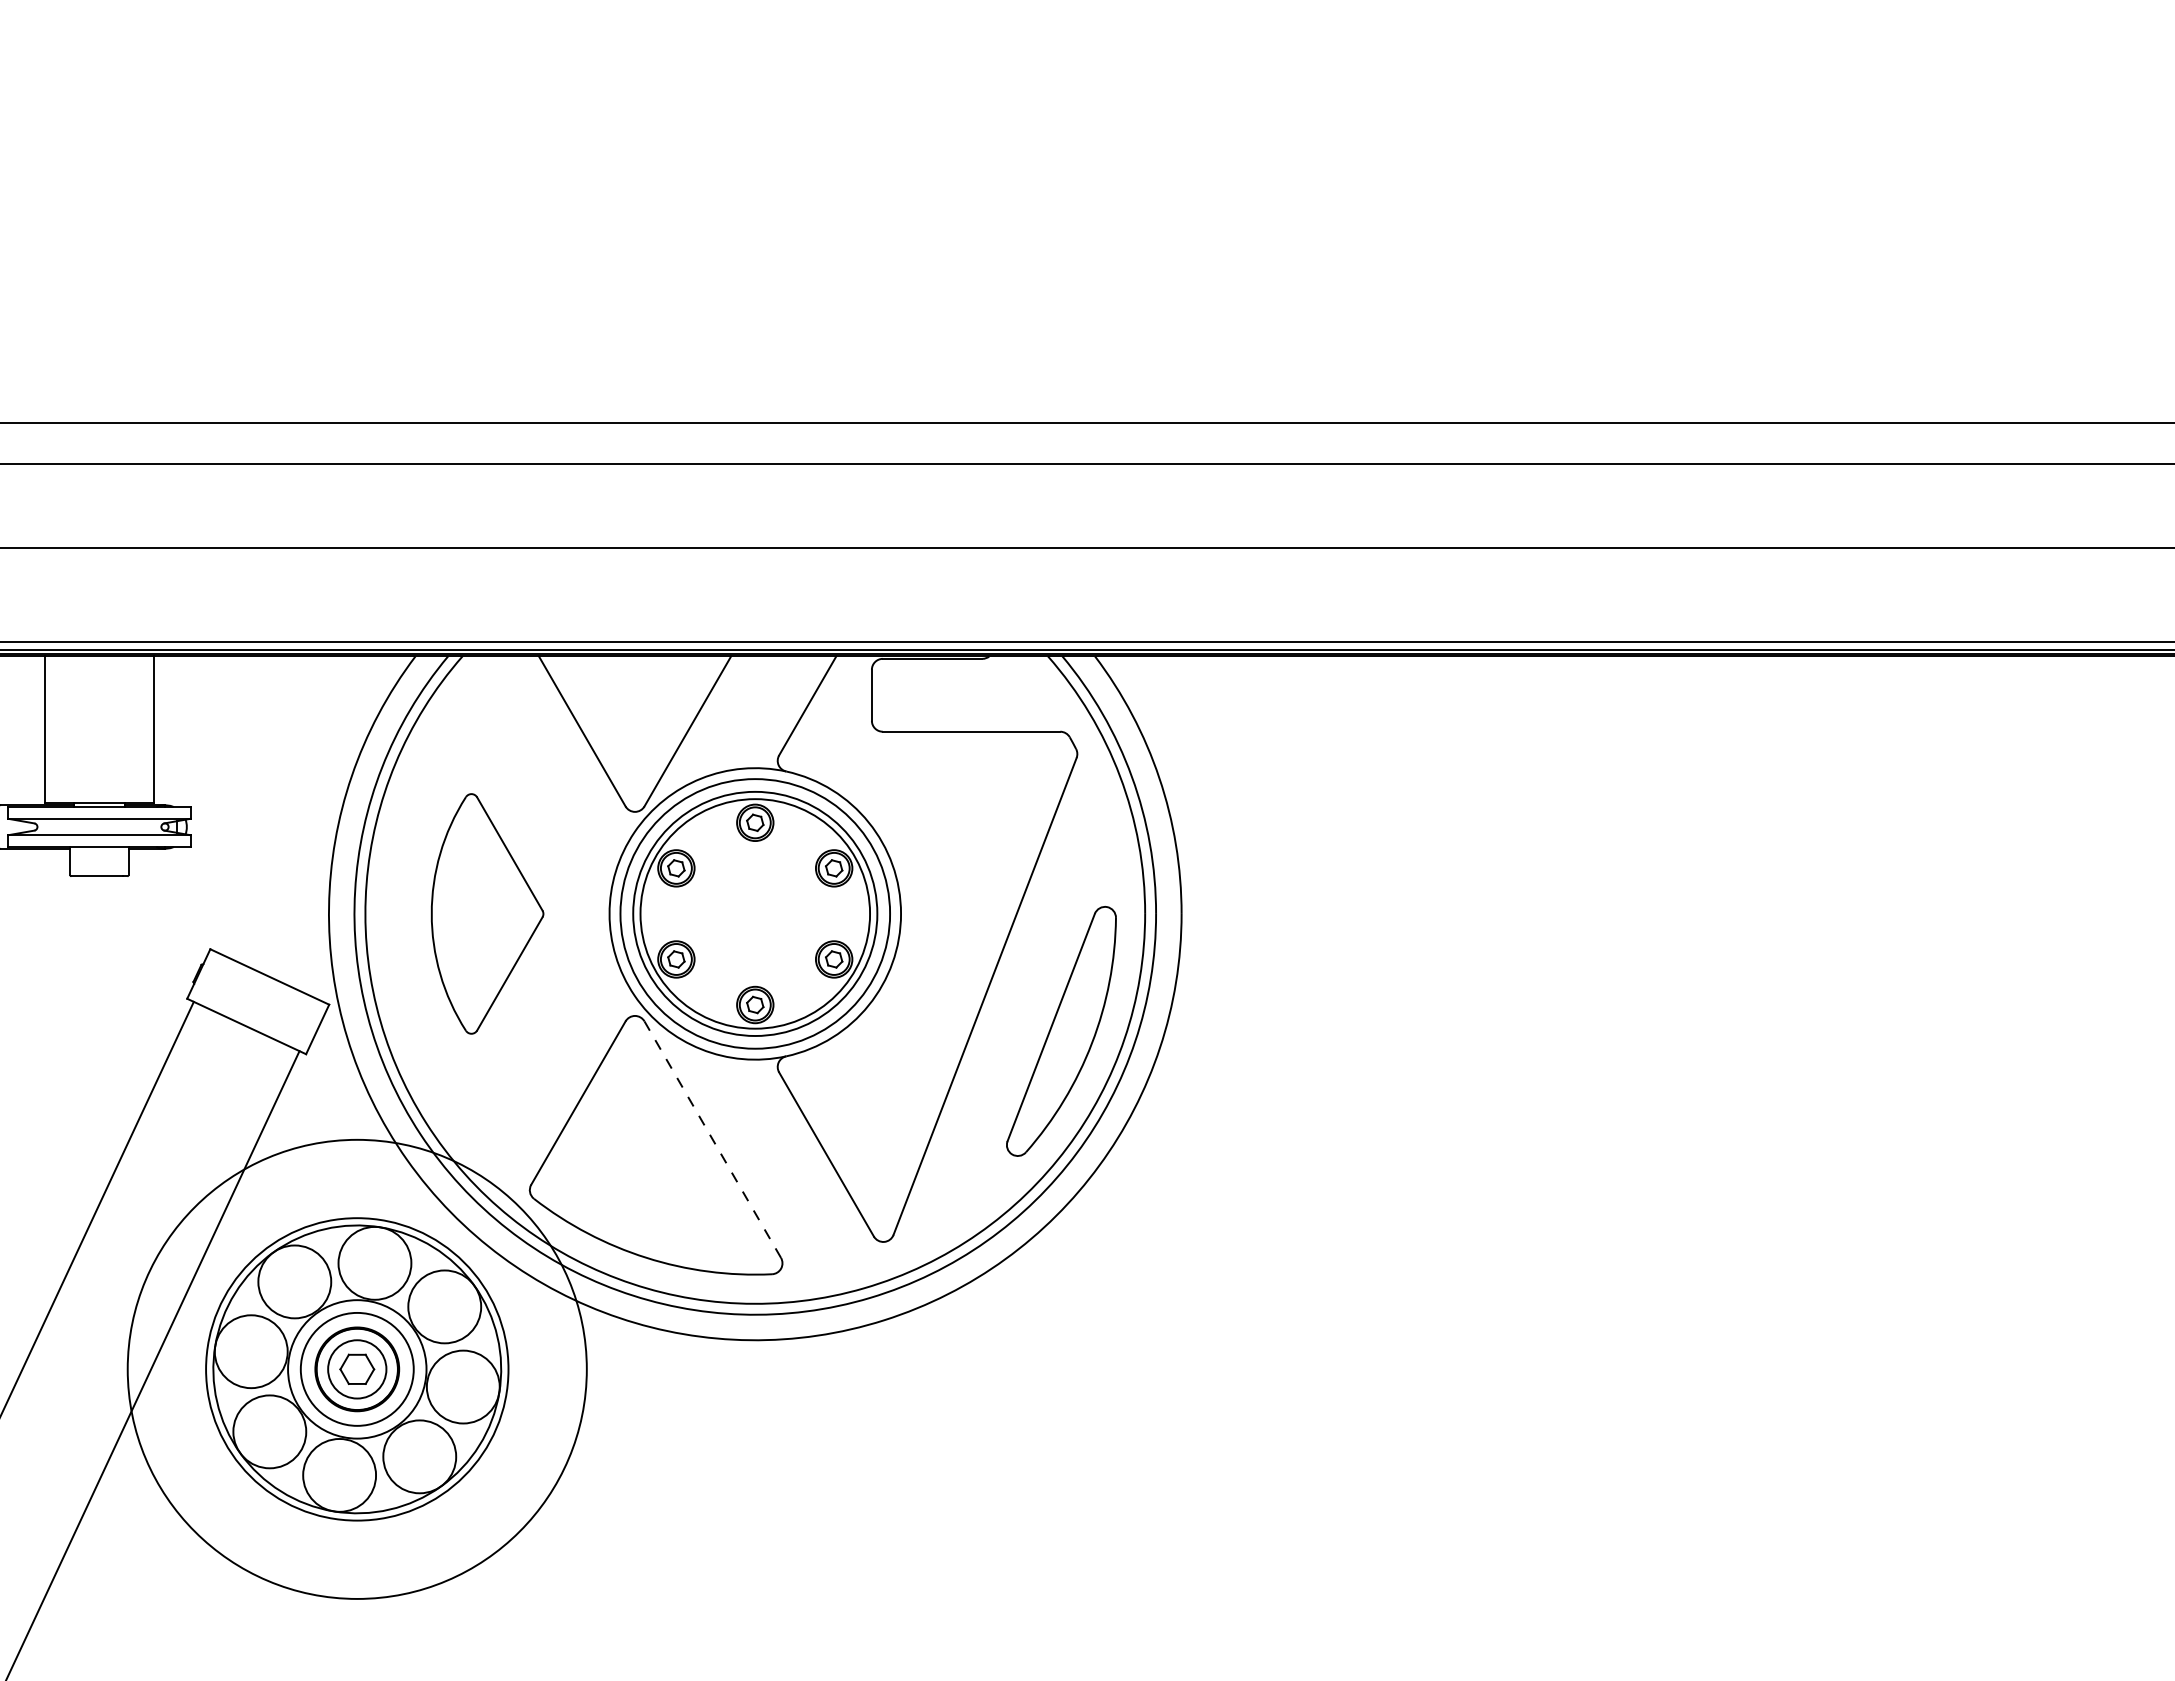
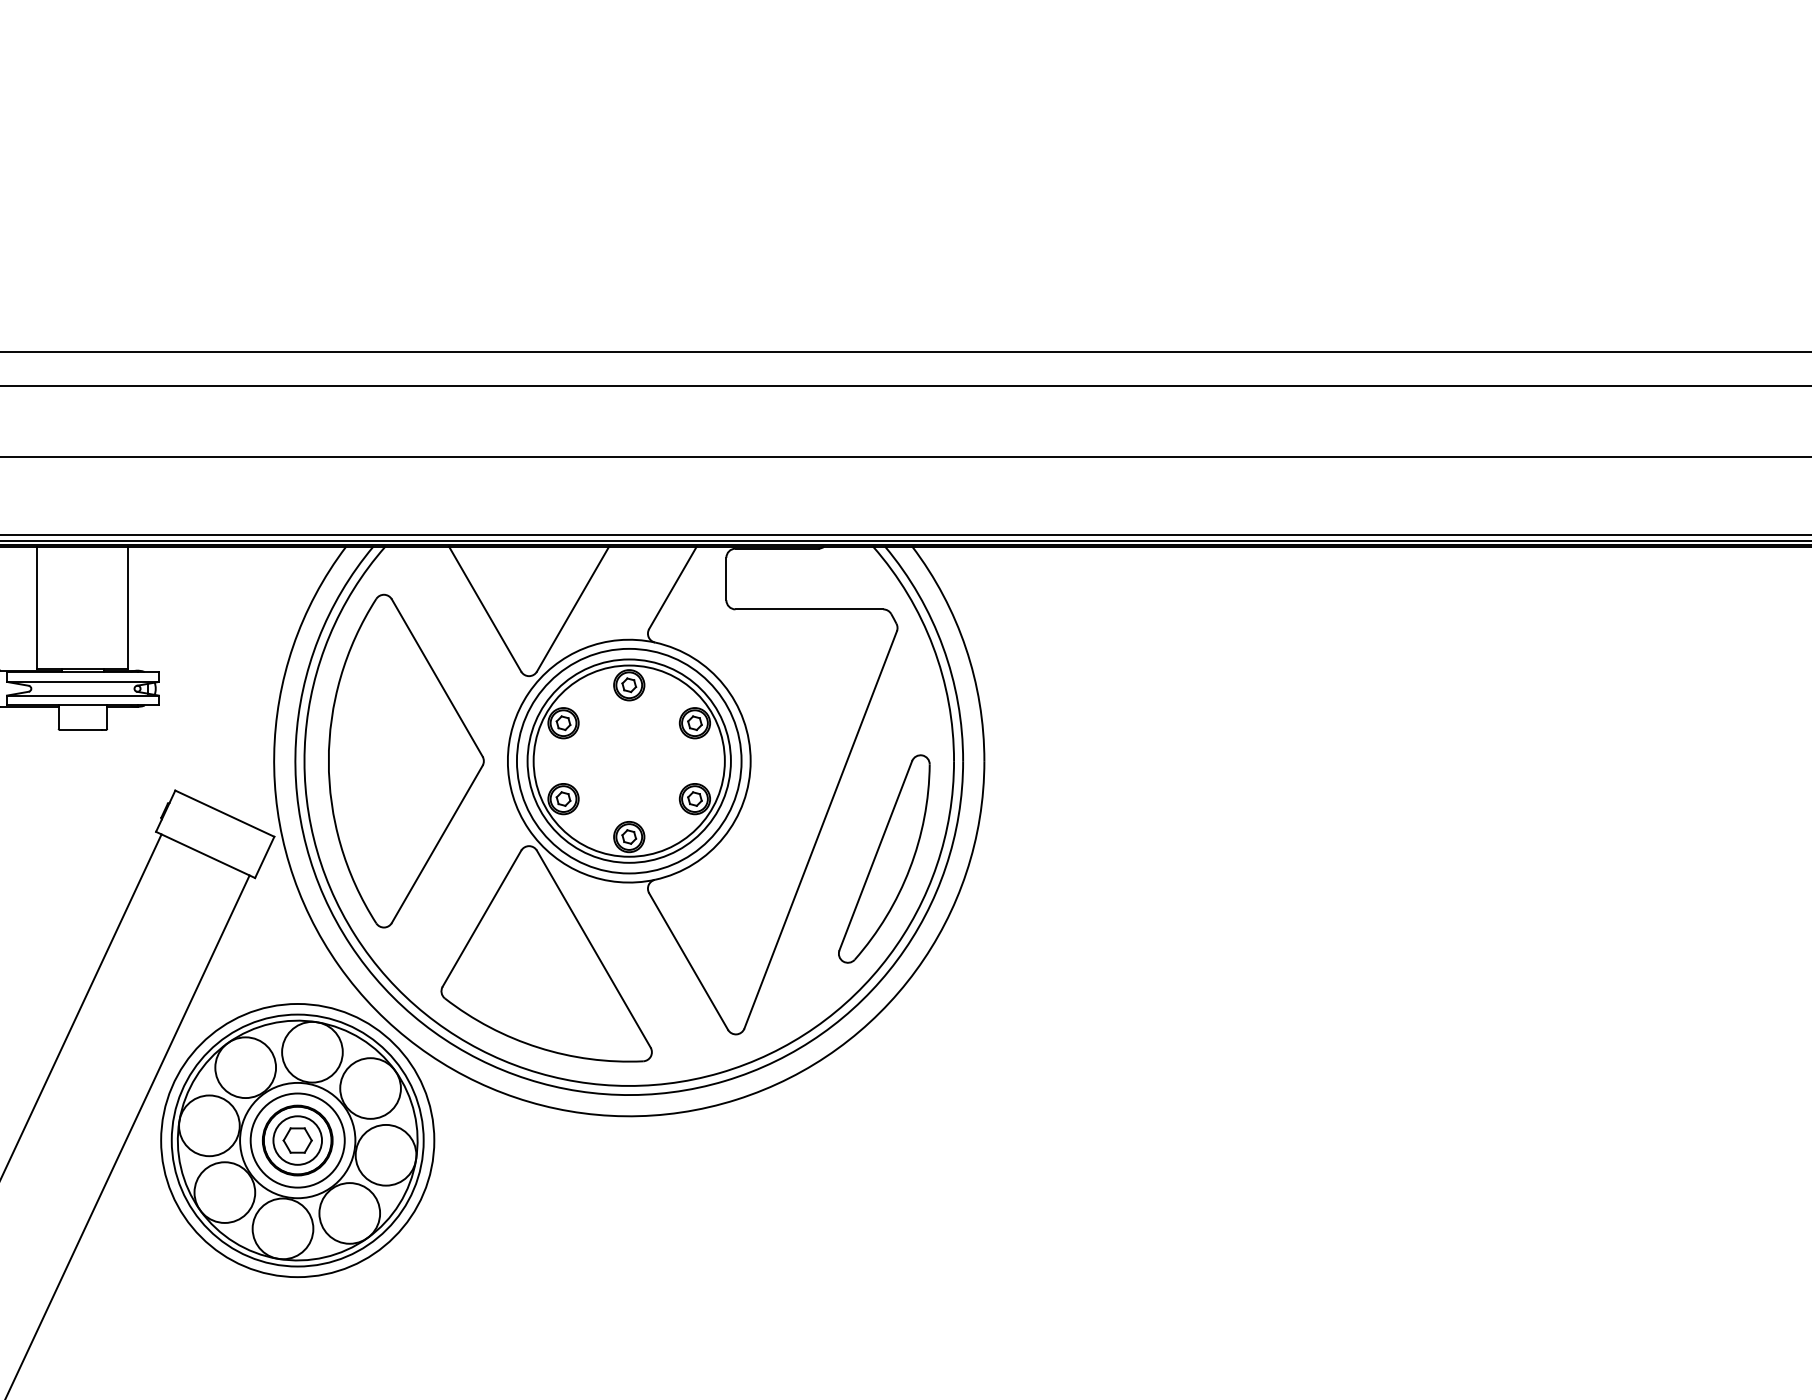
part: (487, 913) -> (406, 760), size x1.67
line: (712, 1139) -> (593, 949), dashed -> solid
circle: (357, 1369) -> (297, 1140), size x0.71

